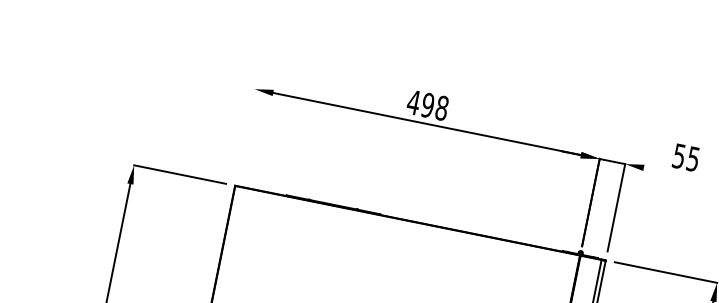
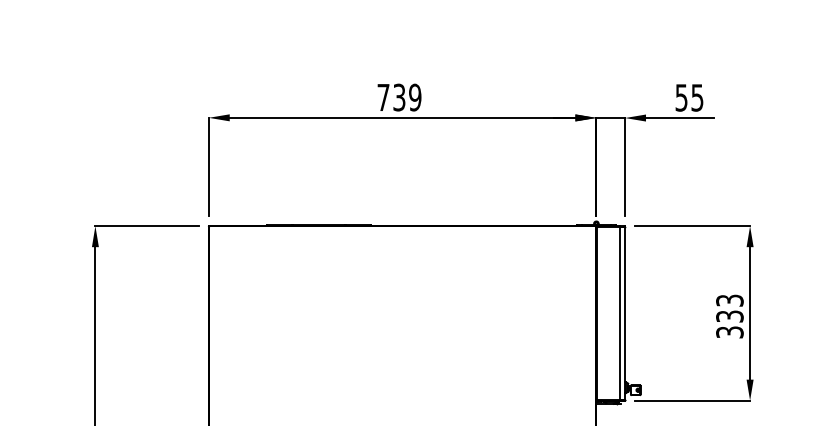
text: (428, 105) -> (399, 97), 498 -> 739
line: (245, 132) -> (208, 166), added
line: (674, 174) -> (680, 118), added

